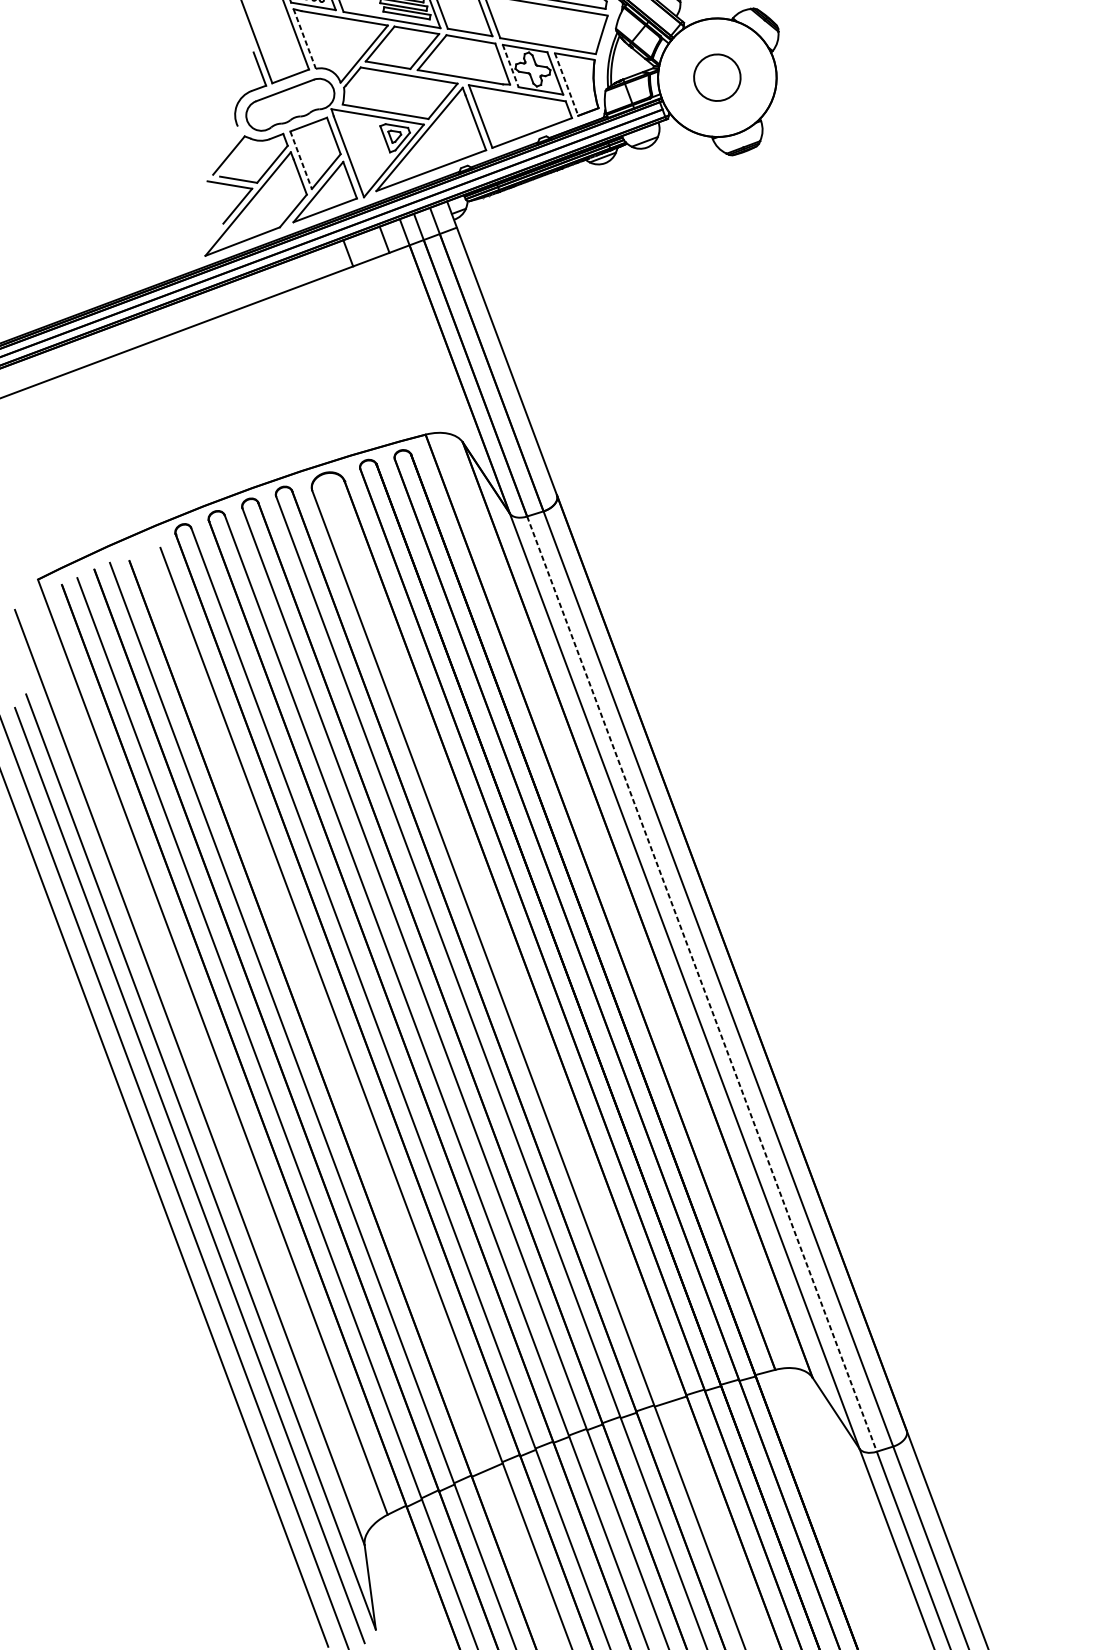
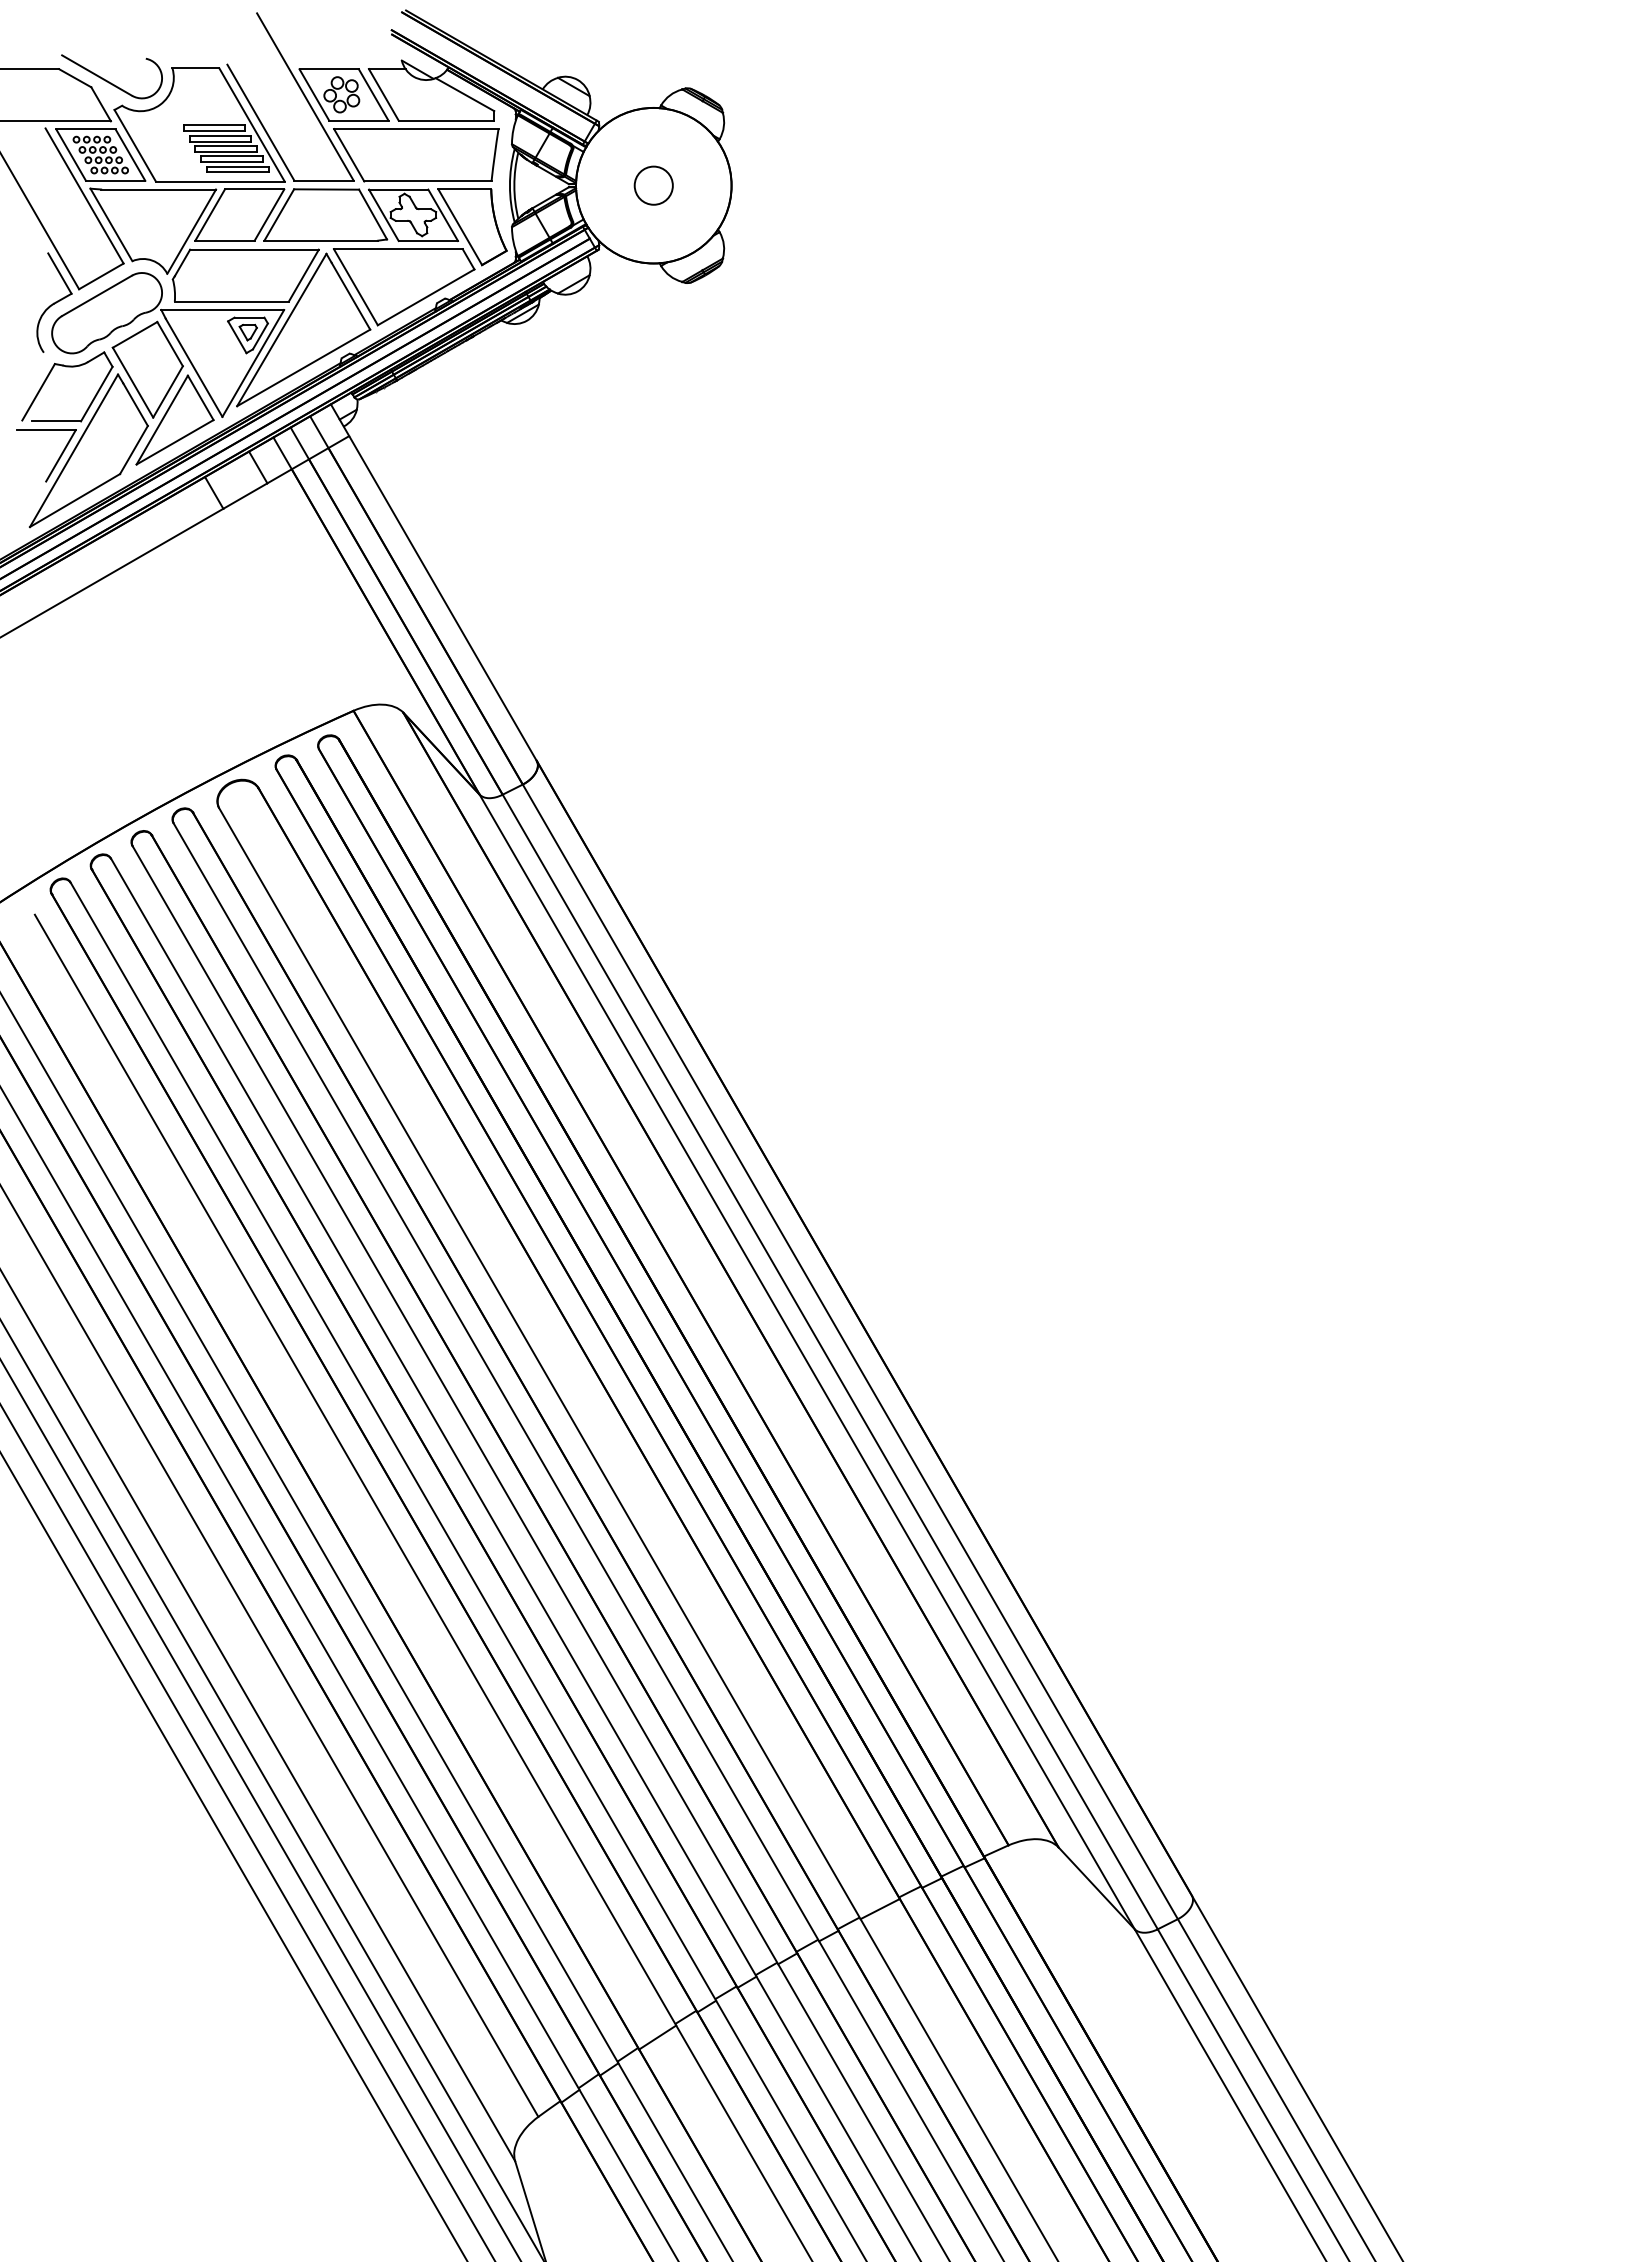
line: (304, 38) -> (111, 224), dashed -> solid
line: (510, 66) -> (383, 215), dashed -> solid
circle: (717, 77) -> (653, 185), size x0.62
line: (566, 84) -> (460, 227), dashed -> solid
line: (301, 160) -> (133, 383), dashed -> solid
line: (702, 984) -> (830, 1362), dashed -> solid

